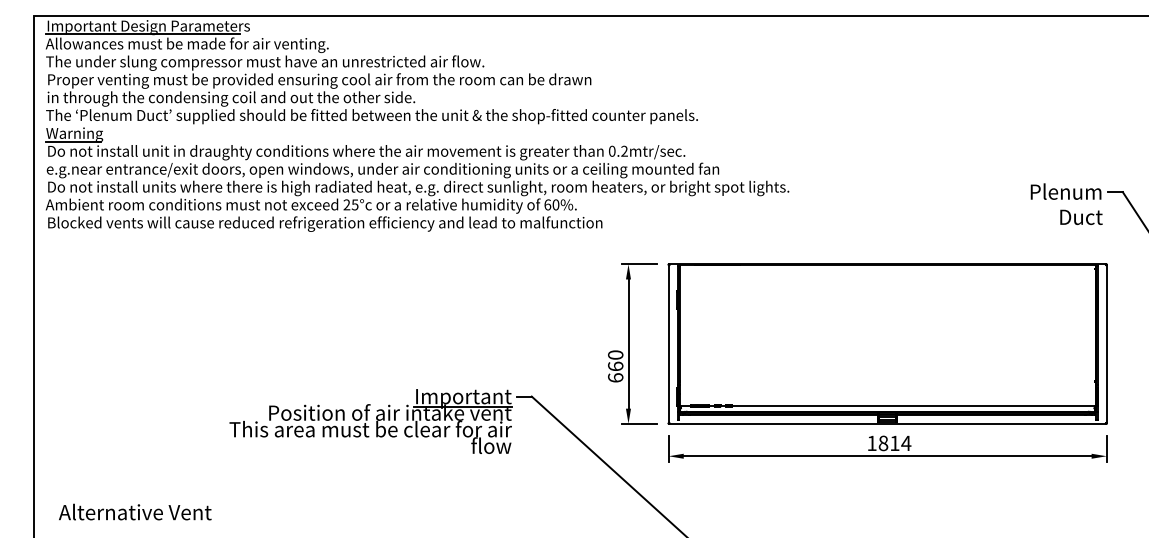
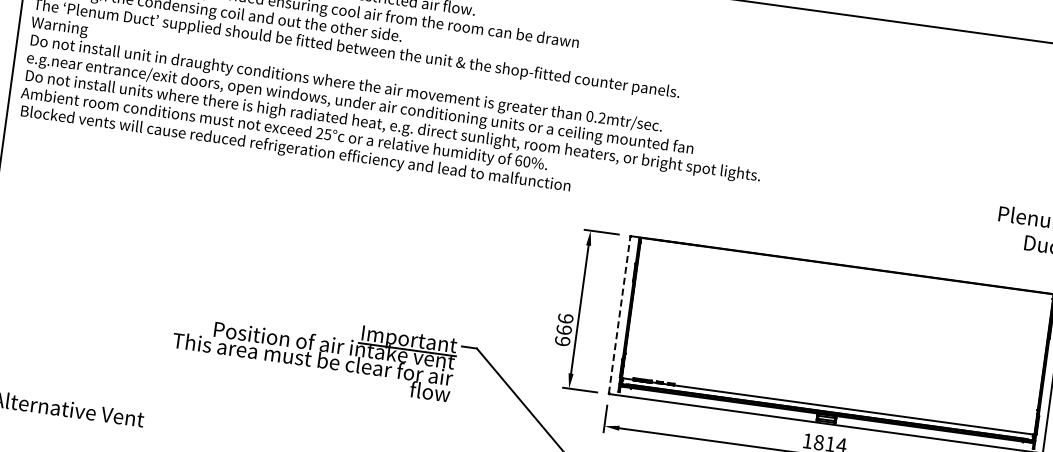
line: (72, 141) -> (56, 33), removed
line: (668, 343) -> (619, 314), solid -> dashed
text: (615, 354) -> (565, 318), 660 -> 666

